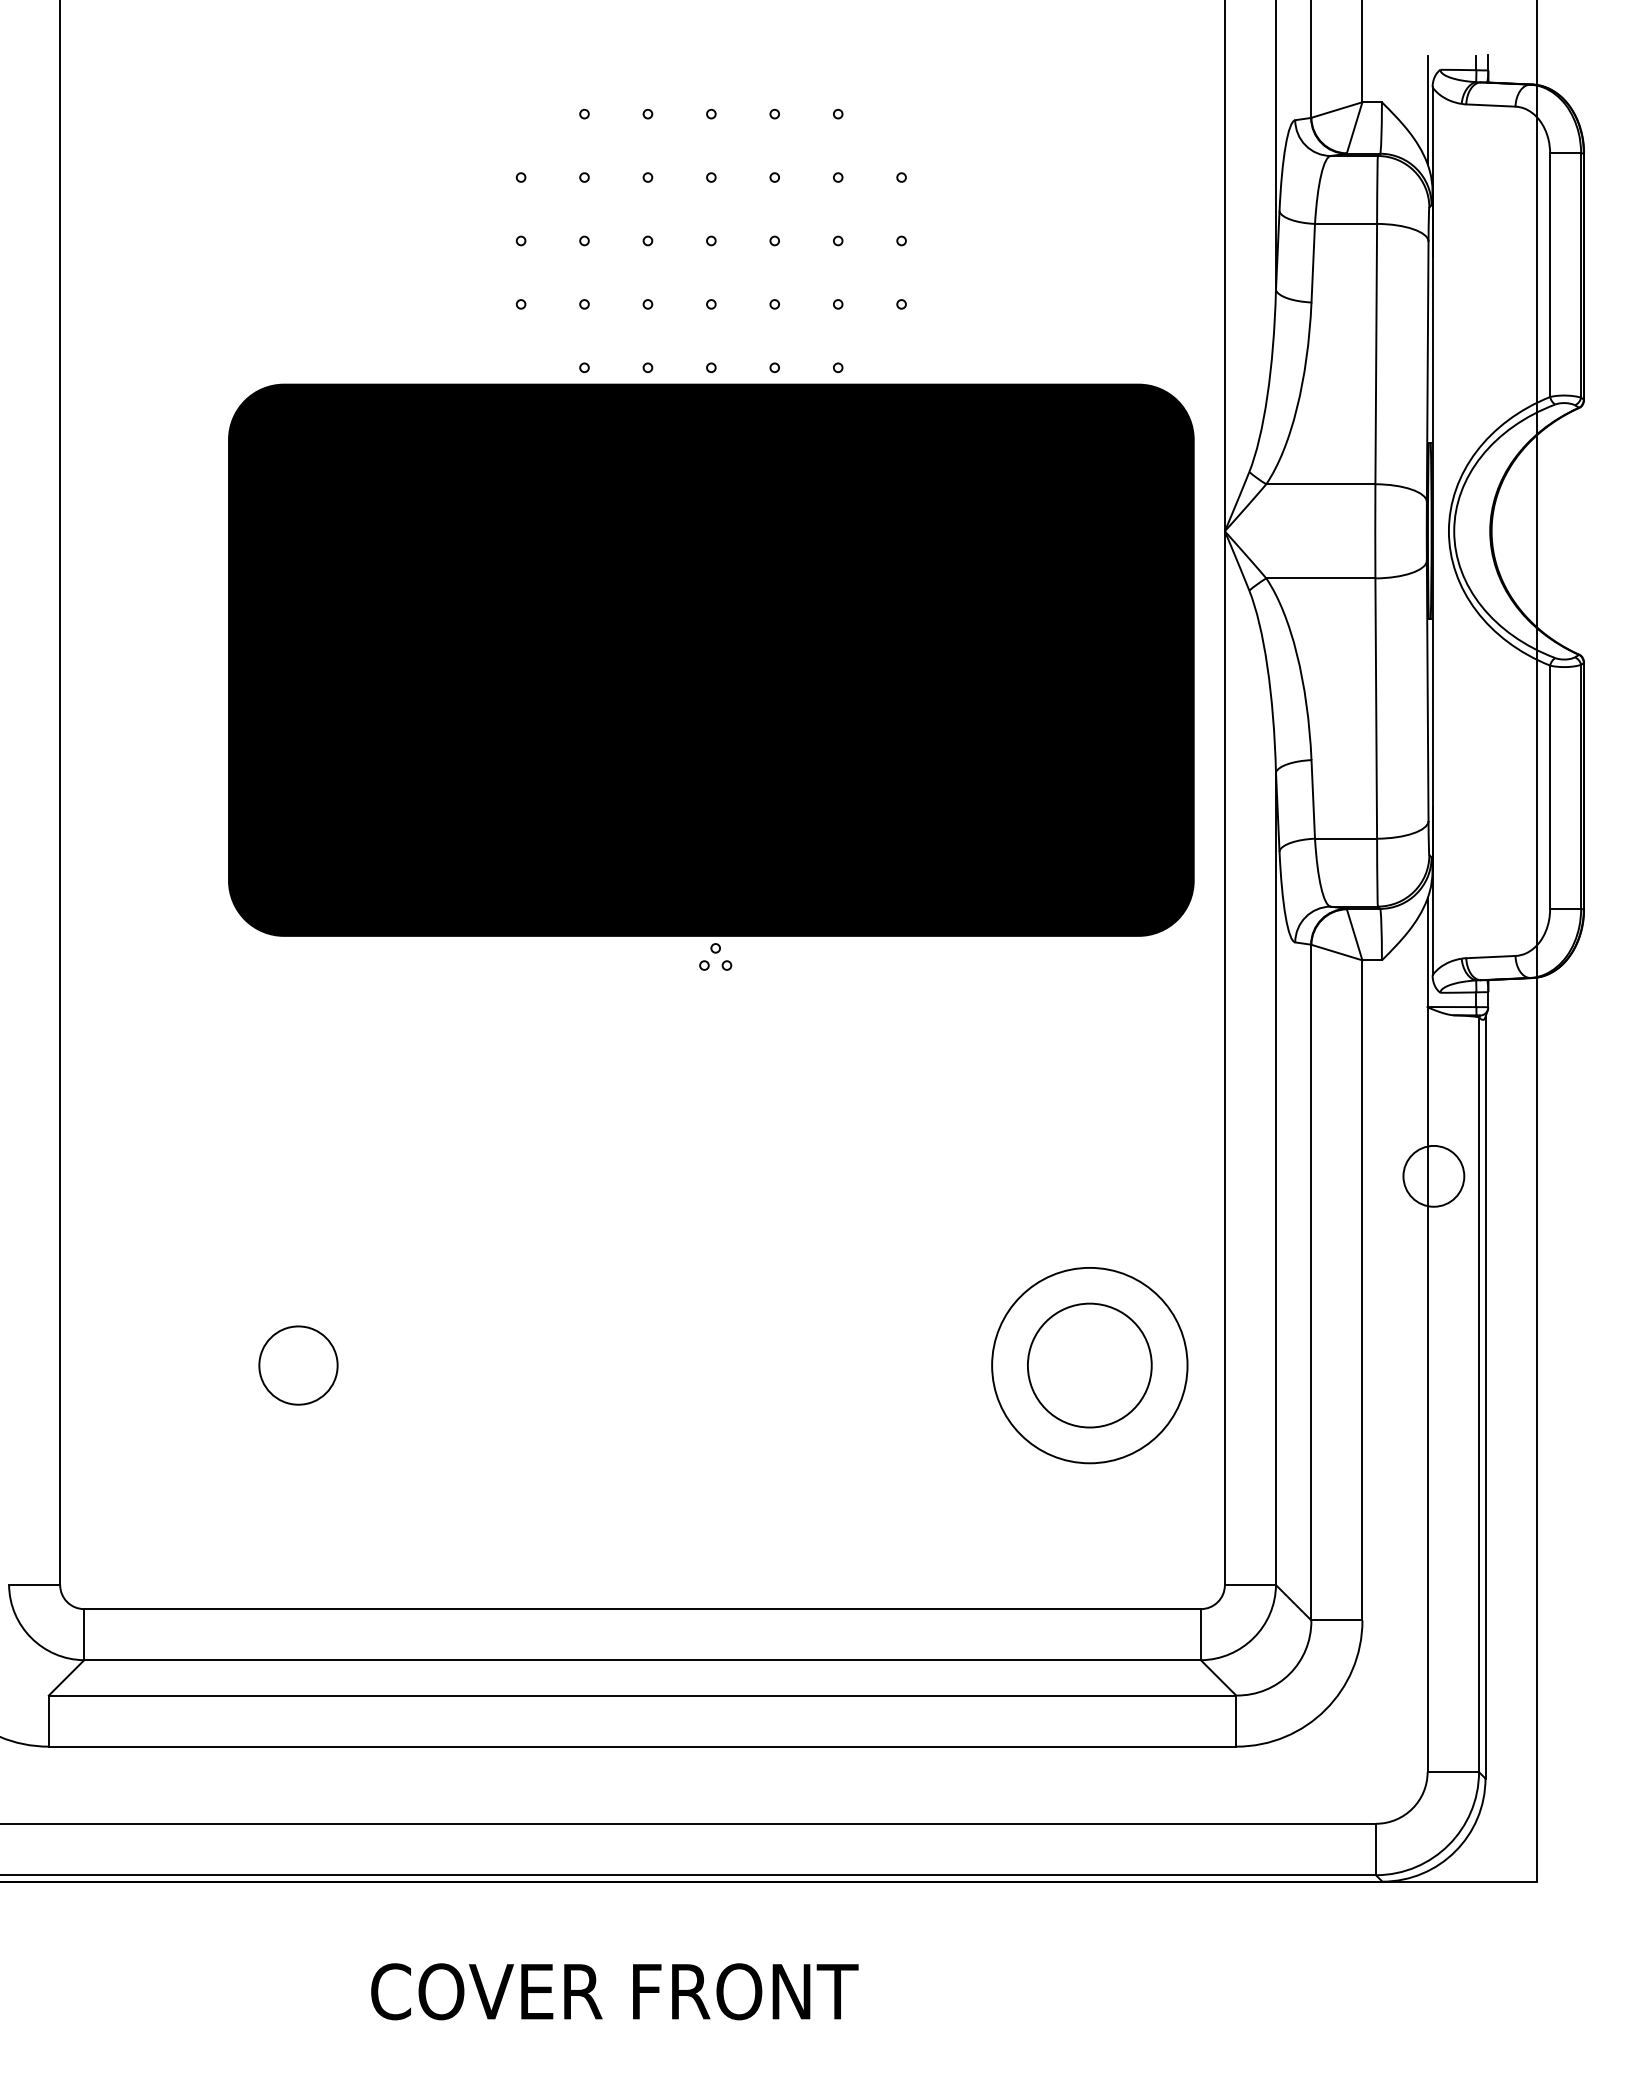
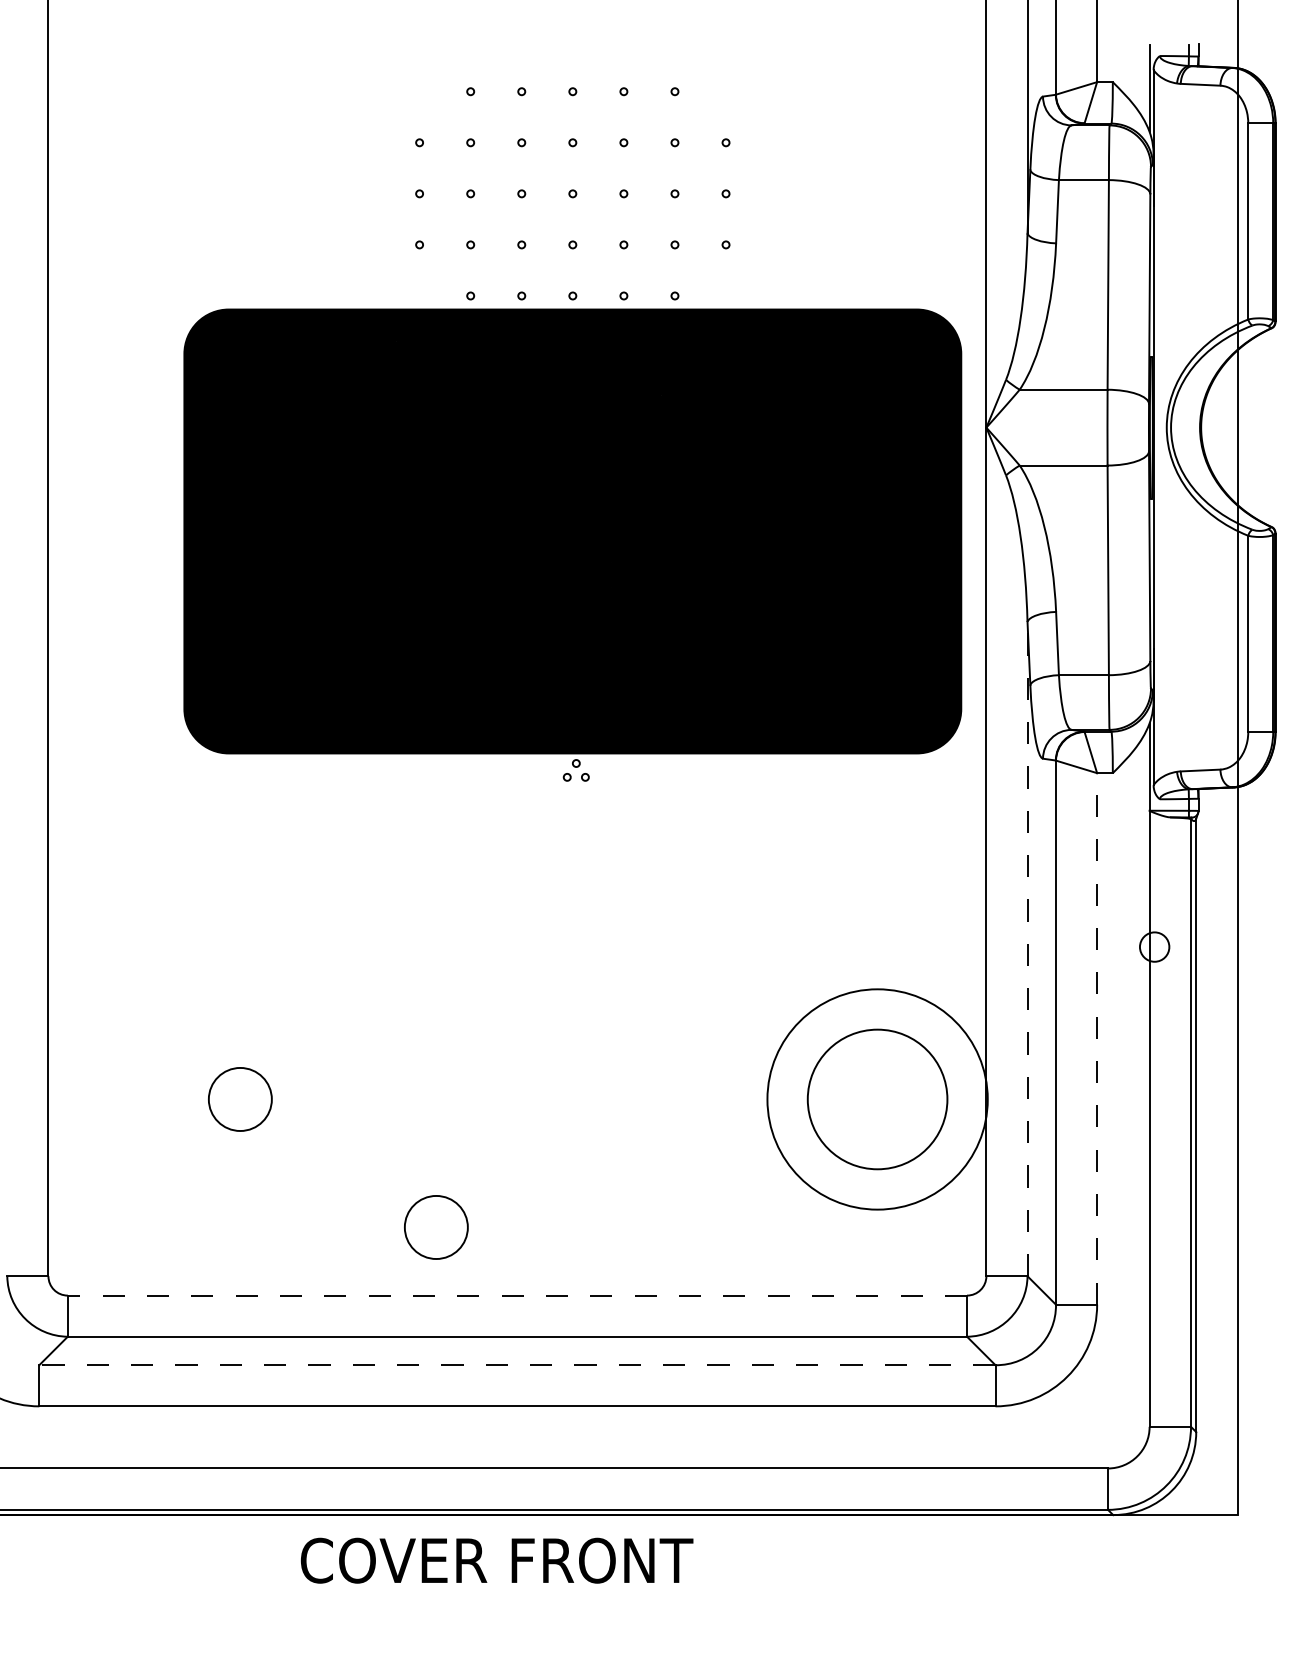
circle: (1433, 1175) -> (1154, 946), size x0.6
line: (1275, 1178) -> (1027, 948), solid -> dashed
line: (1362, 1289) -> (1097, 1038), solid -> dashed
circle: (1089, 1365) -> (877, 1099), size x1.4
circle: (1089, 1365) -> (877, 1099), size x1.4
circle: (542, 1524) -> (436, 1227), added
line: (642, 1609) -> (517, 1295), solid -> dashed
line: (641, 1695) -> (516, 1365), solid -> dashed
text: (614, 1991) -> (496, 1560), moved

